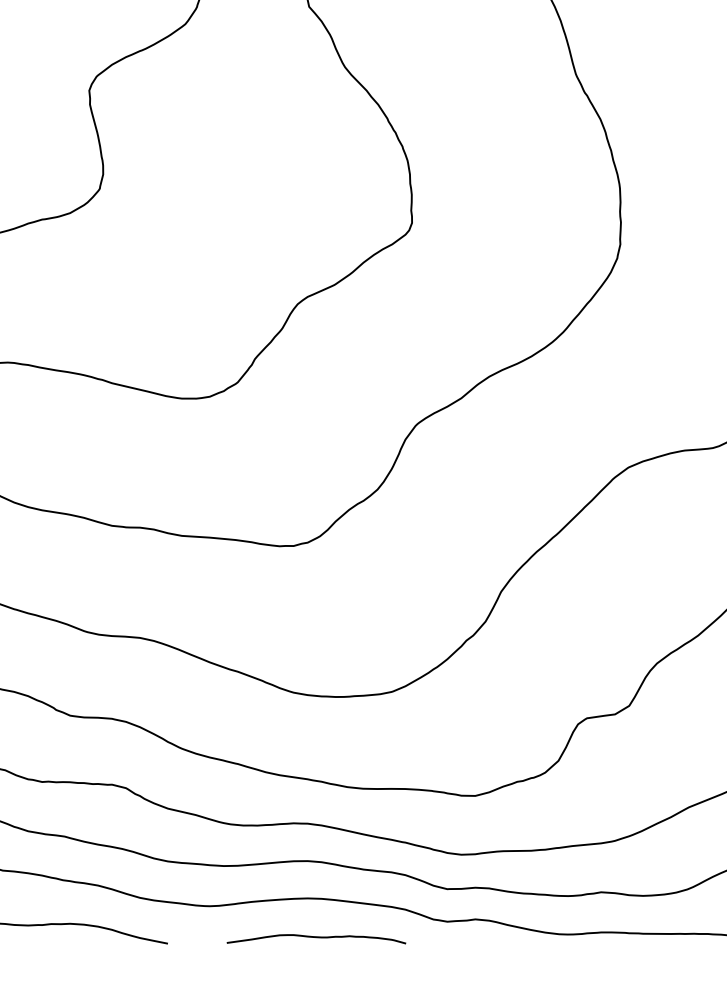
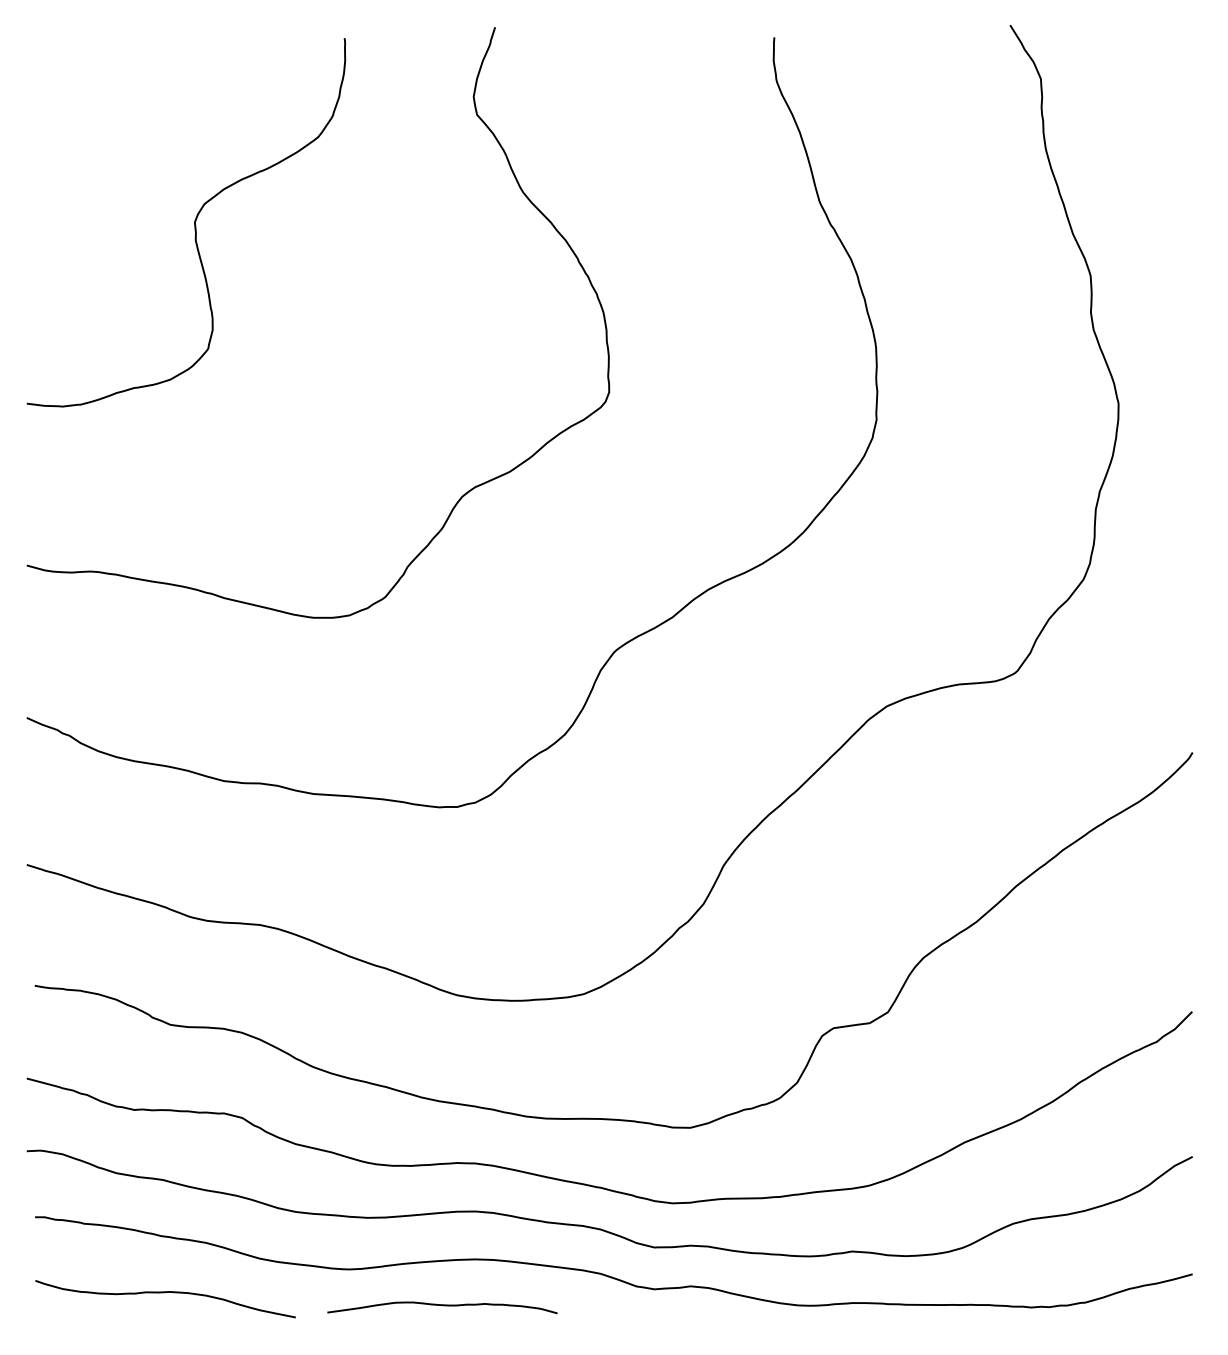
curve: (316, 938) -> (442, 1306), moved

